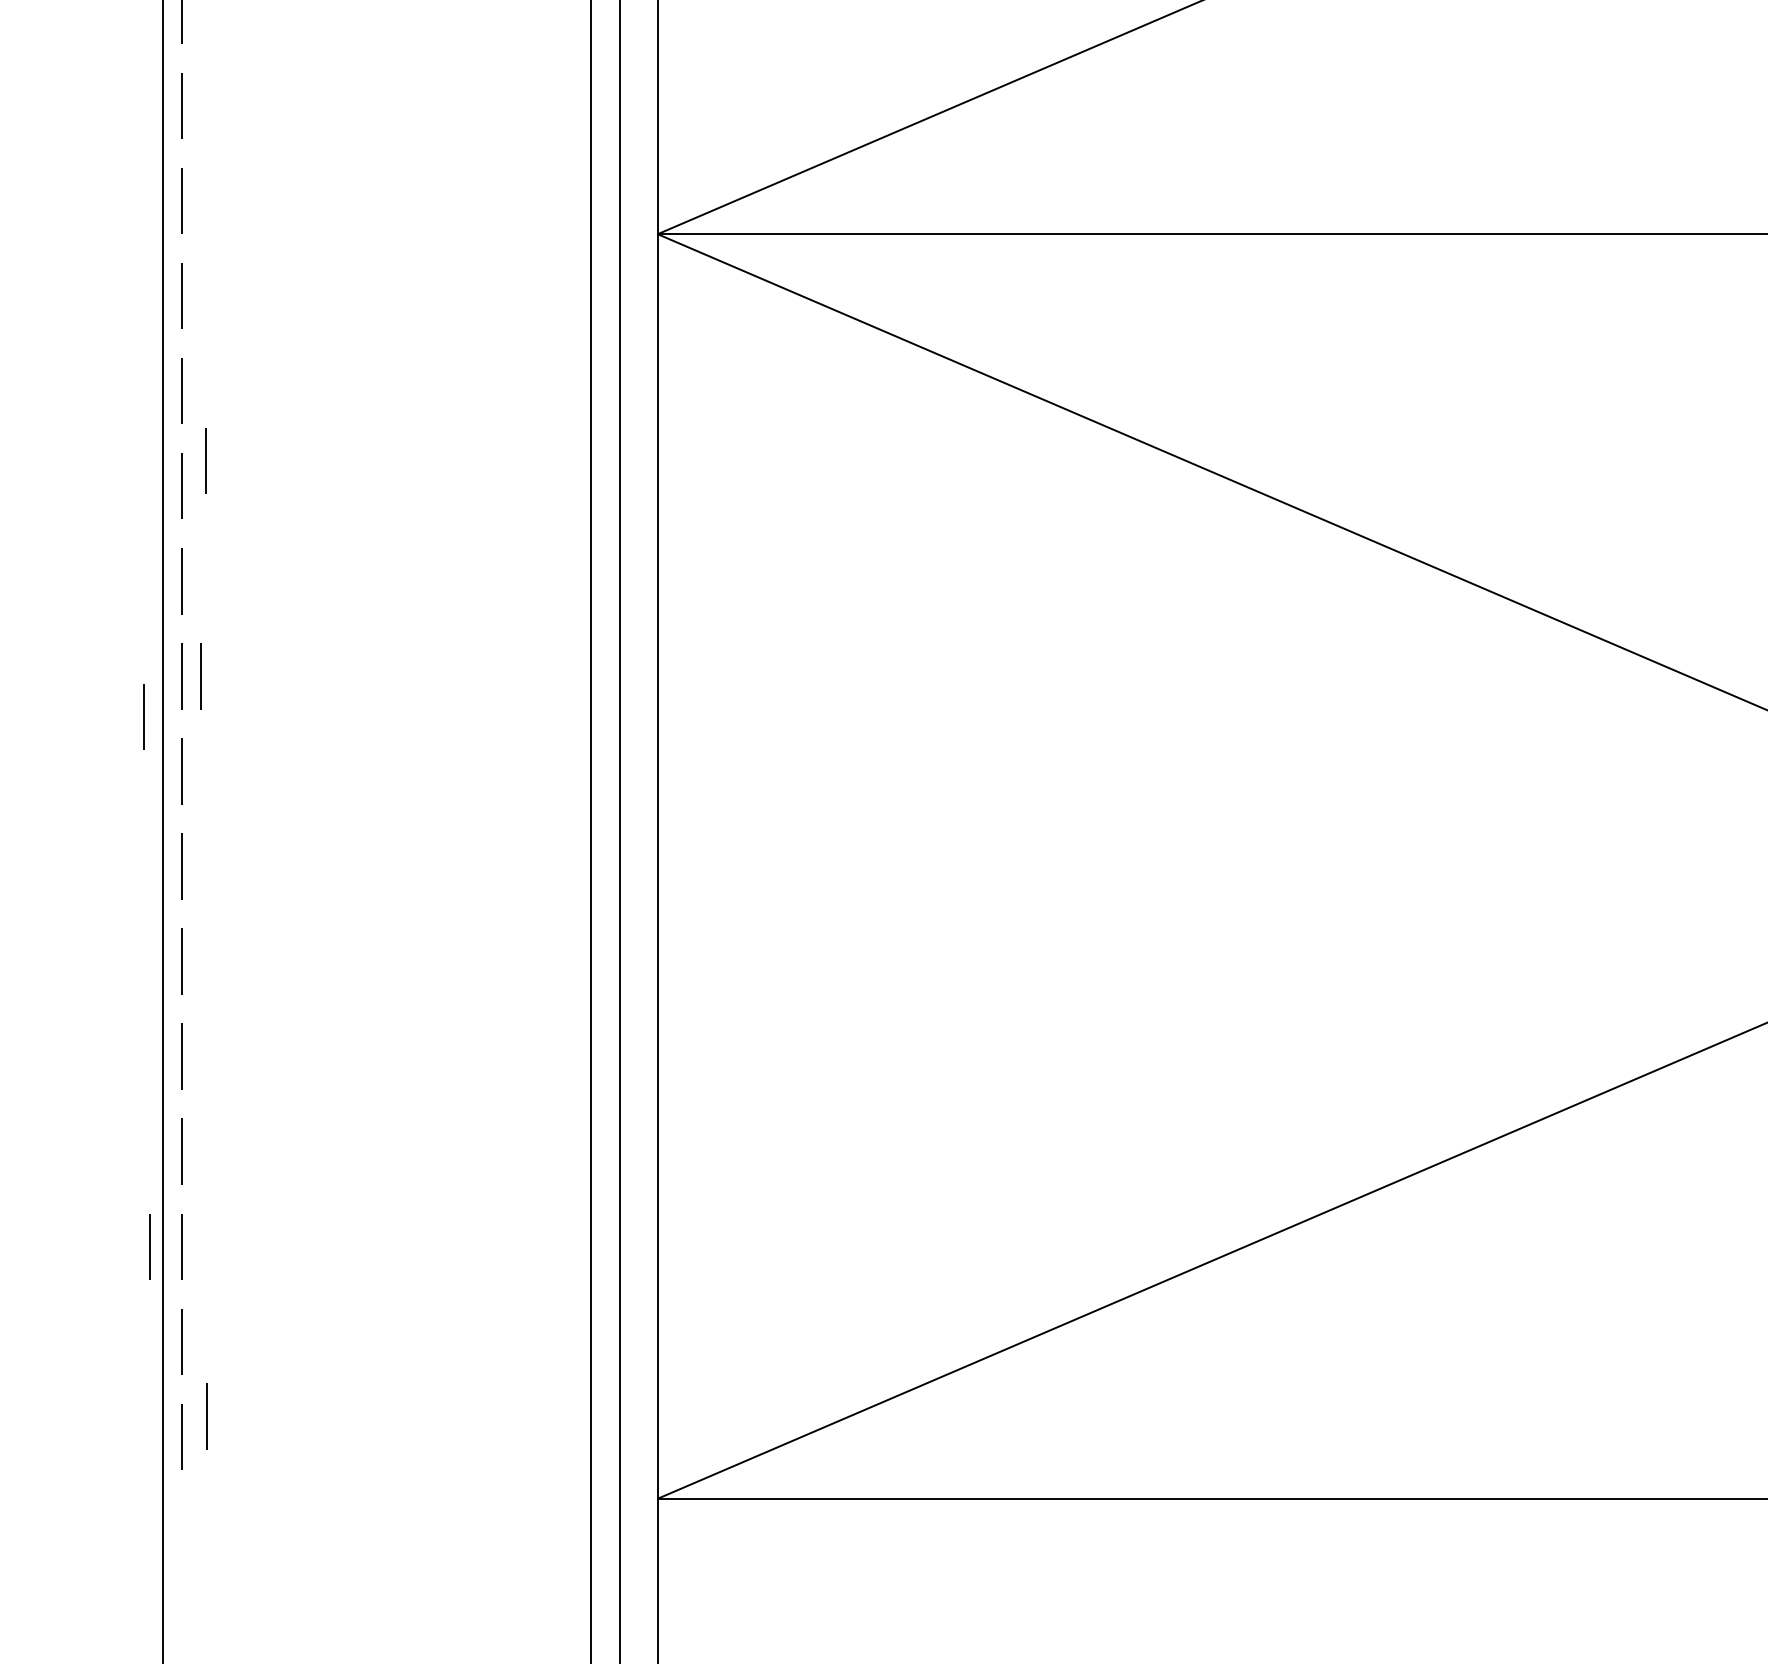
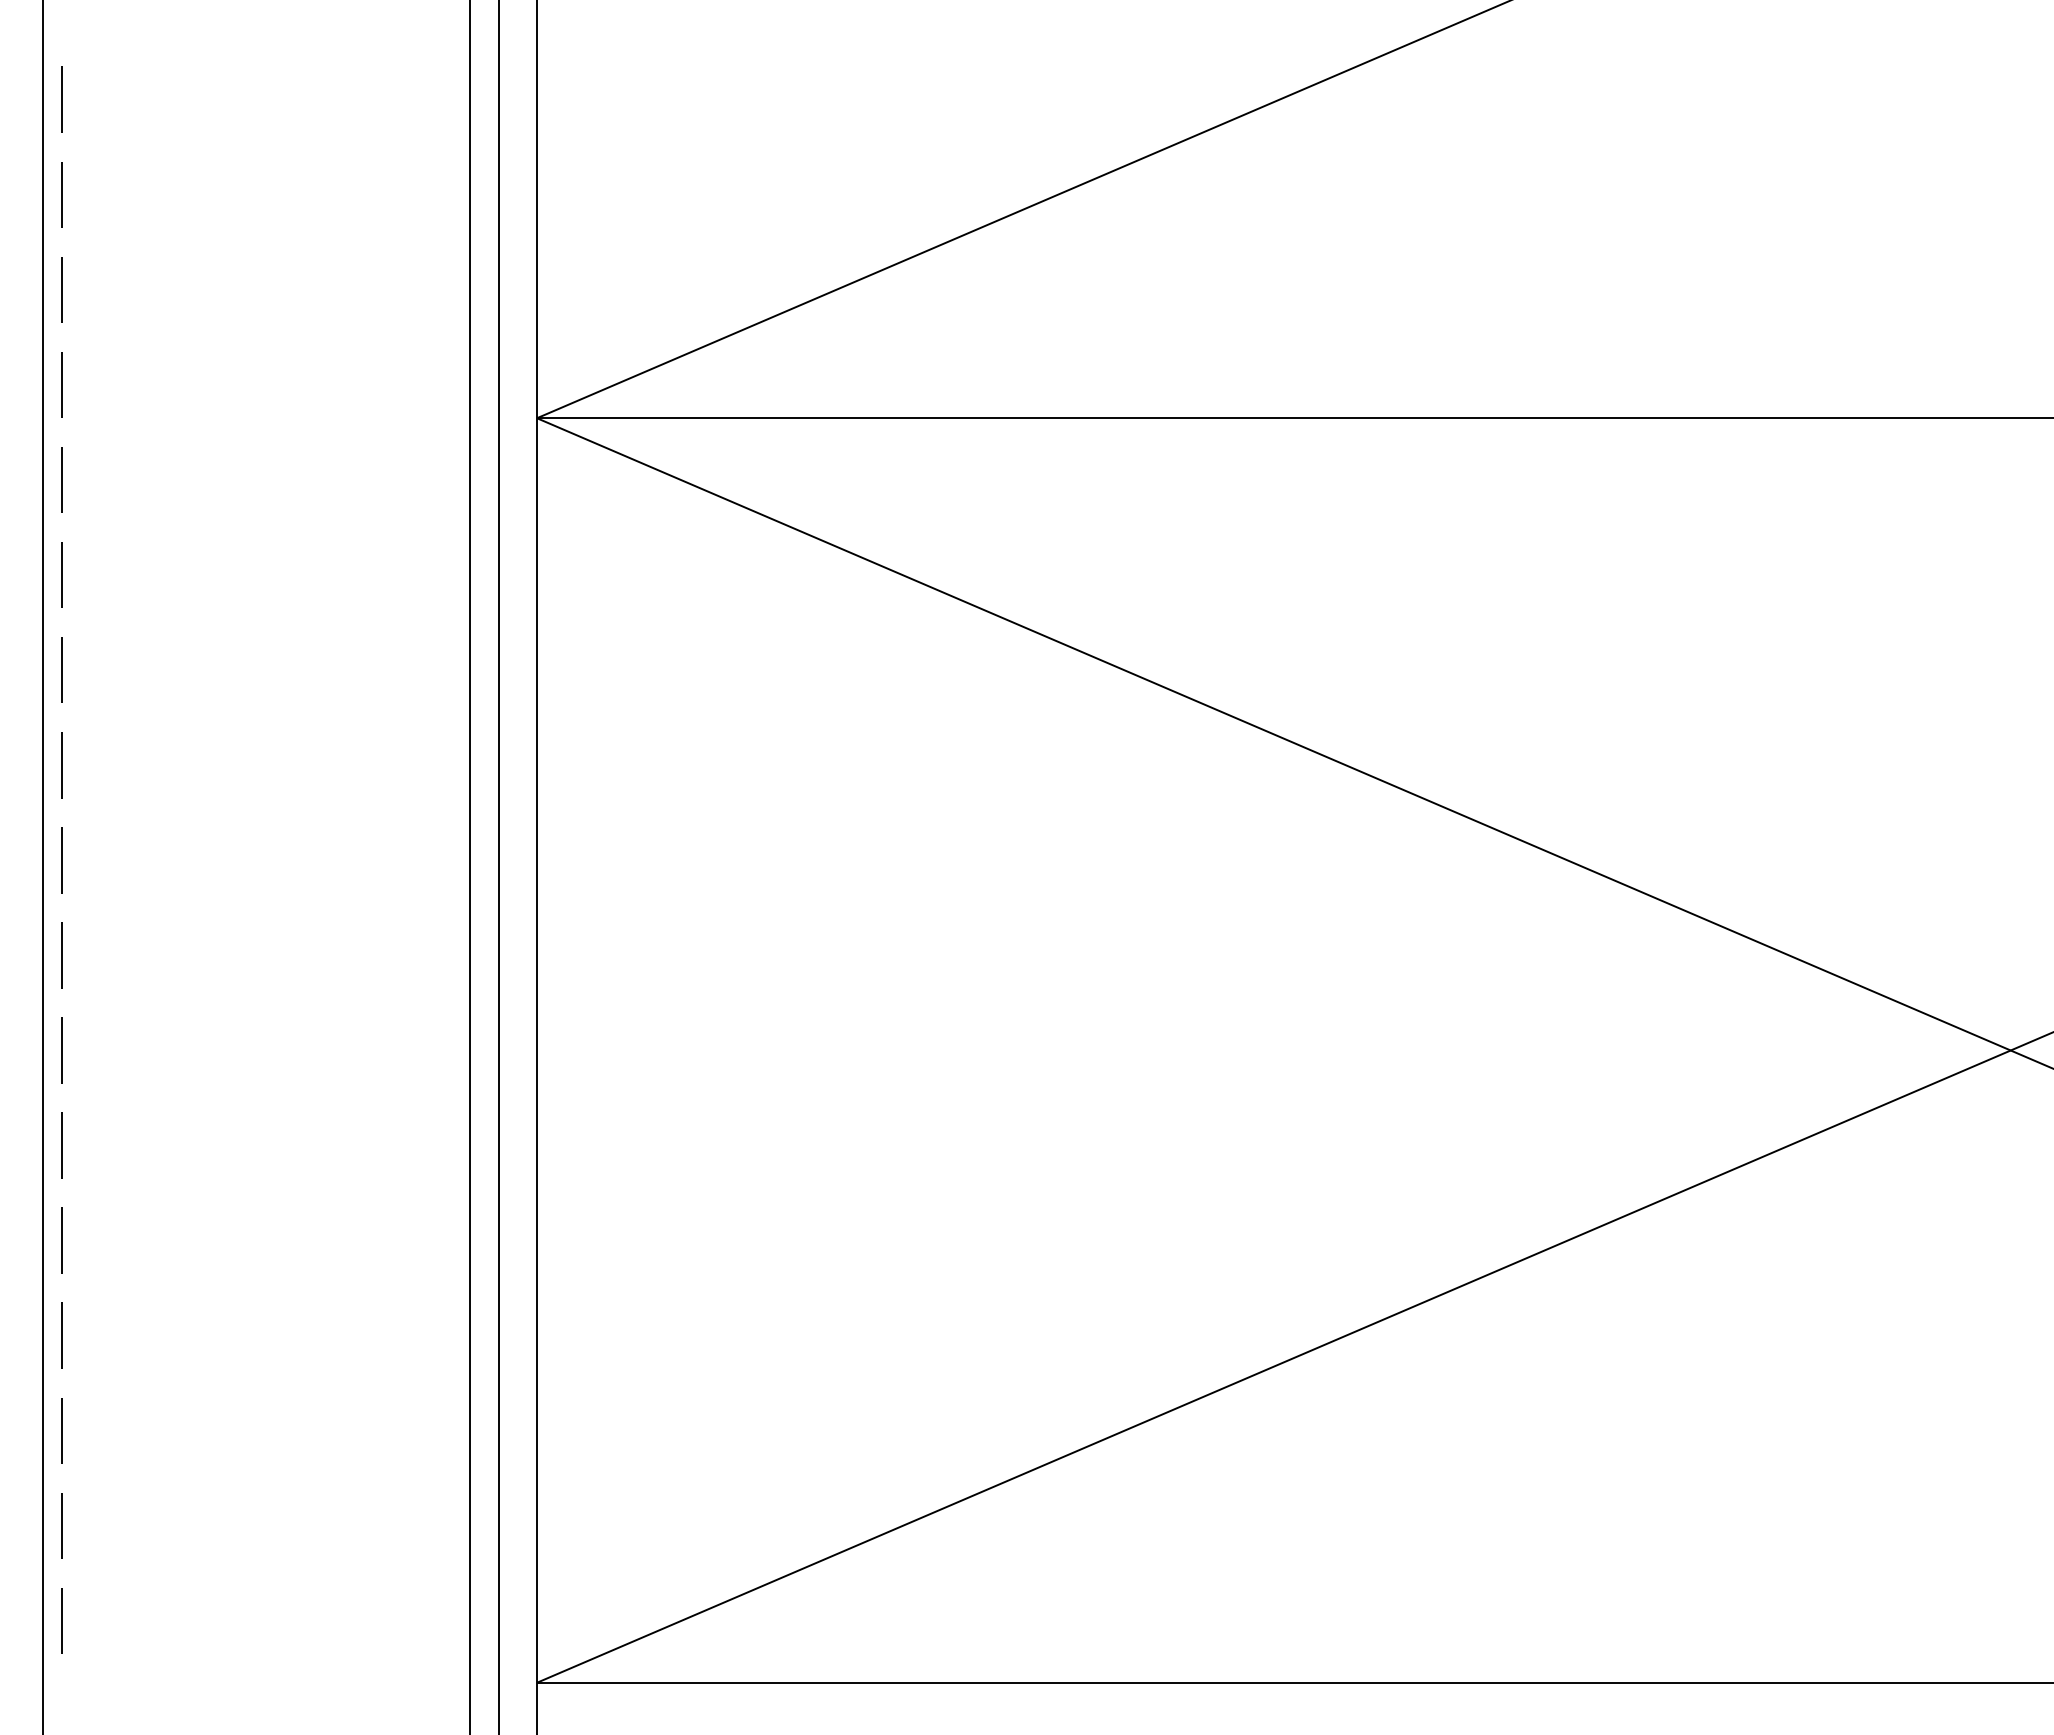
line: (206, 460) -> (85, 644), removed
line: (201, 676) -> (80, 860), removed
line: (144, 716) -> (23, 900), removed
line: (150, 1246) -> (29, 1430), removed
line: (207, 1416) -> (86, 1600), removed

